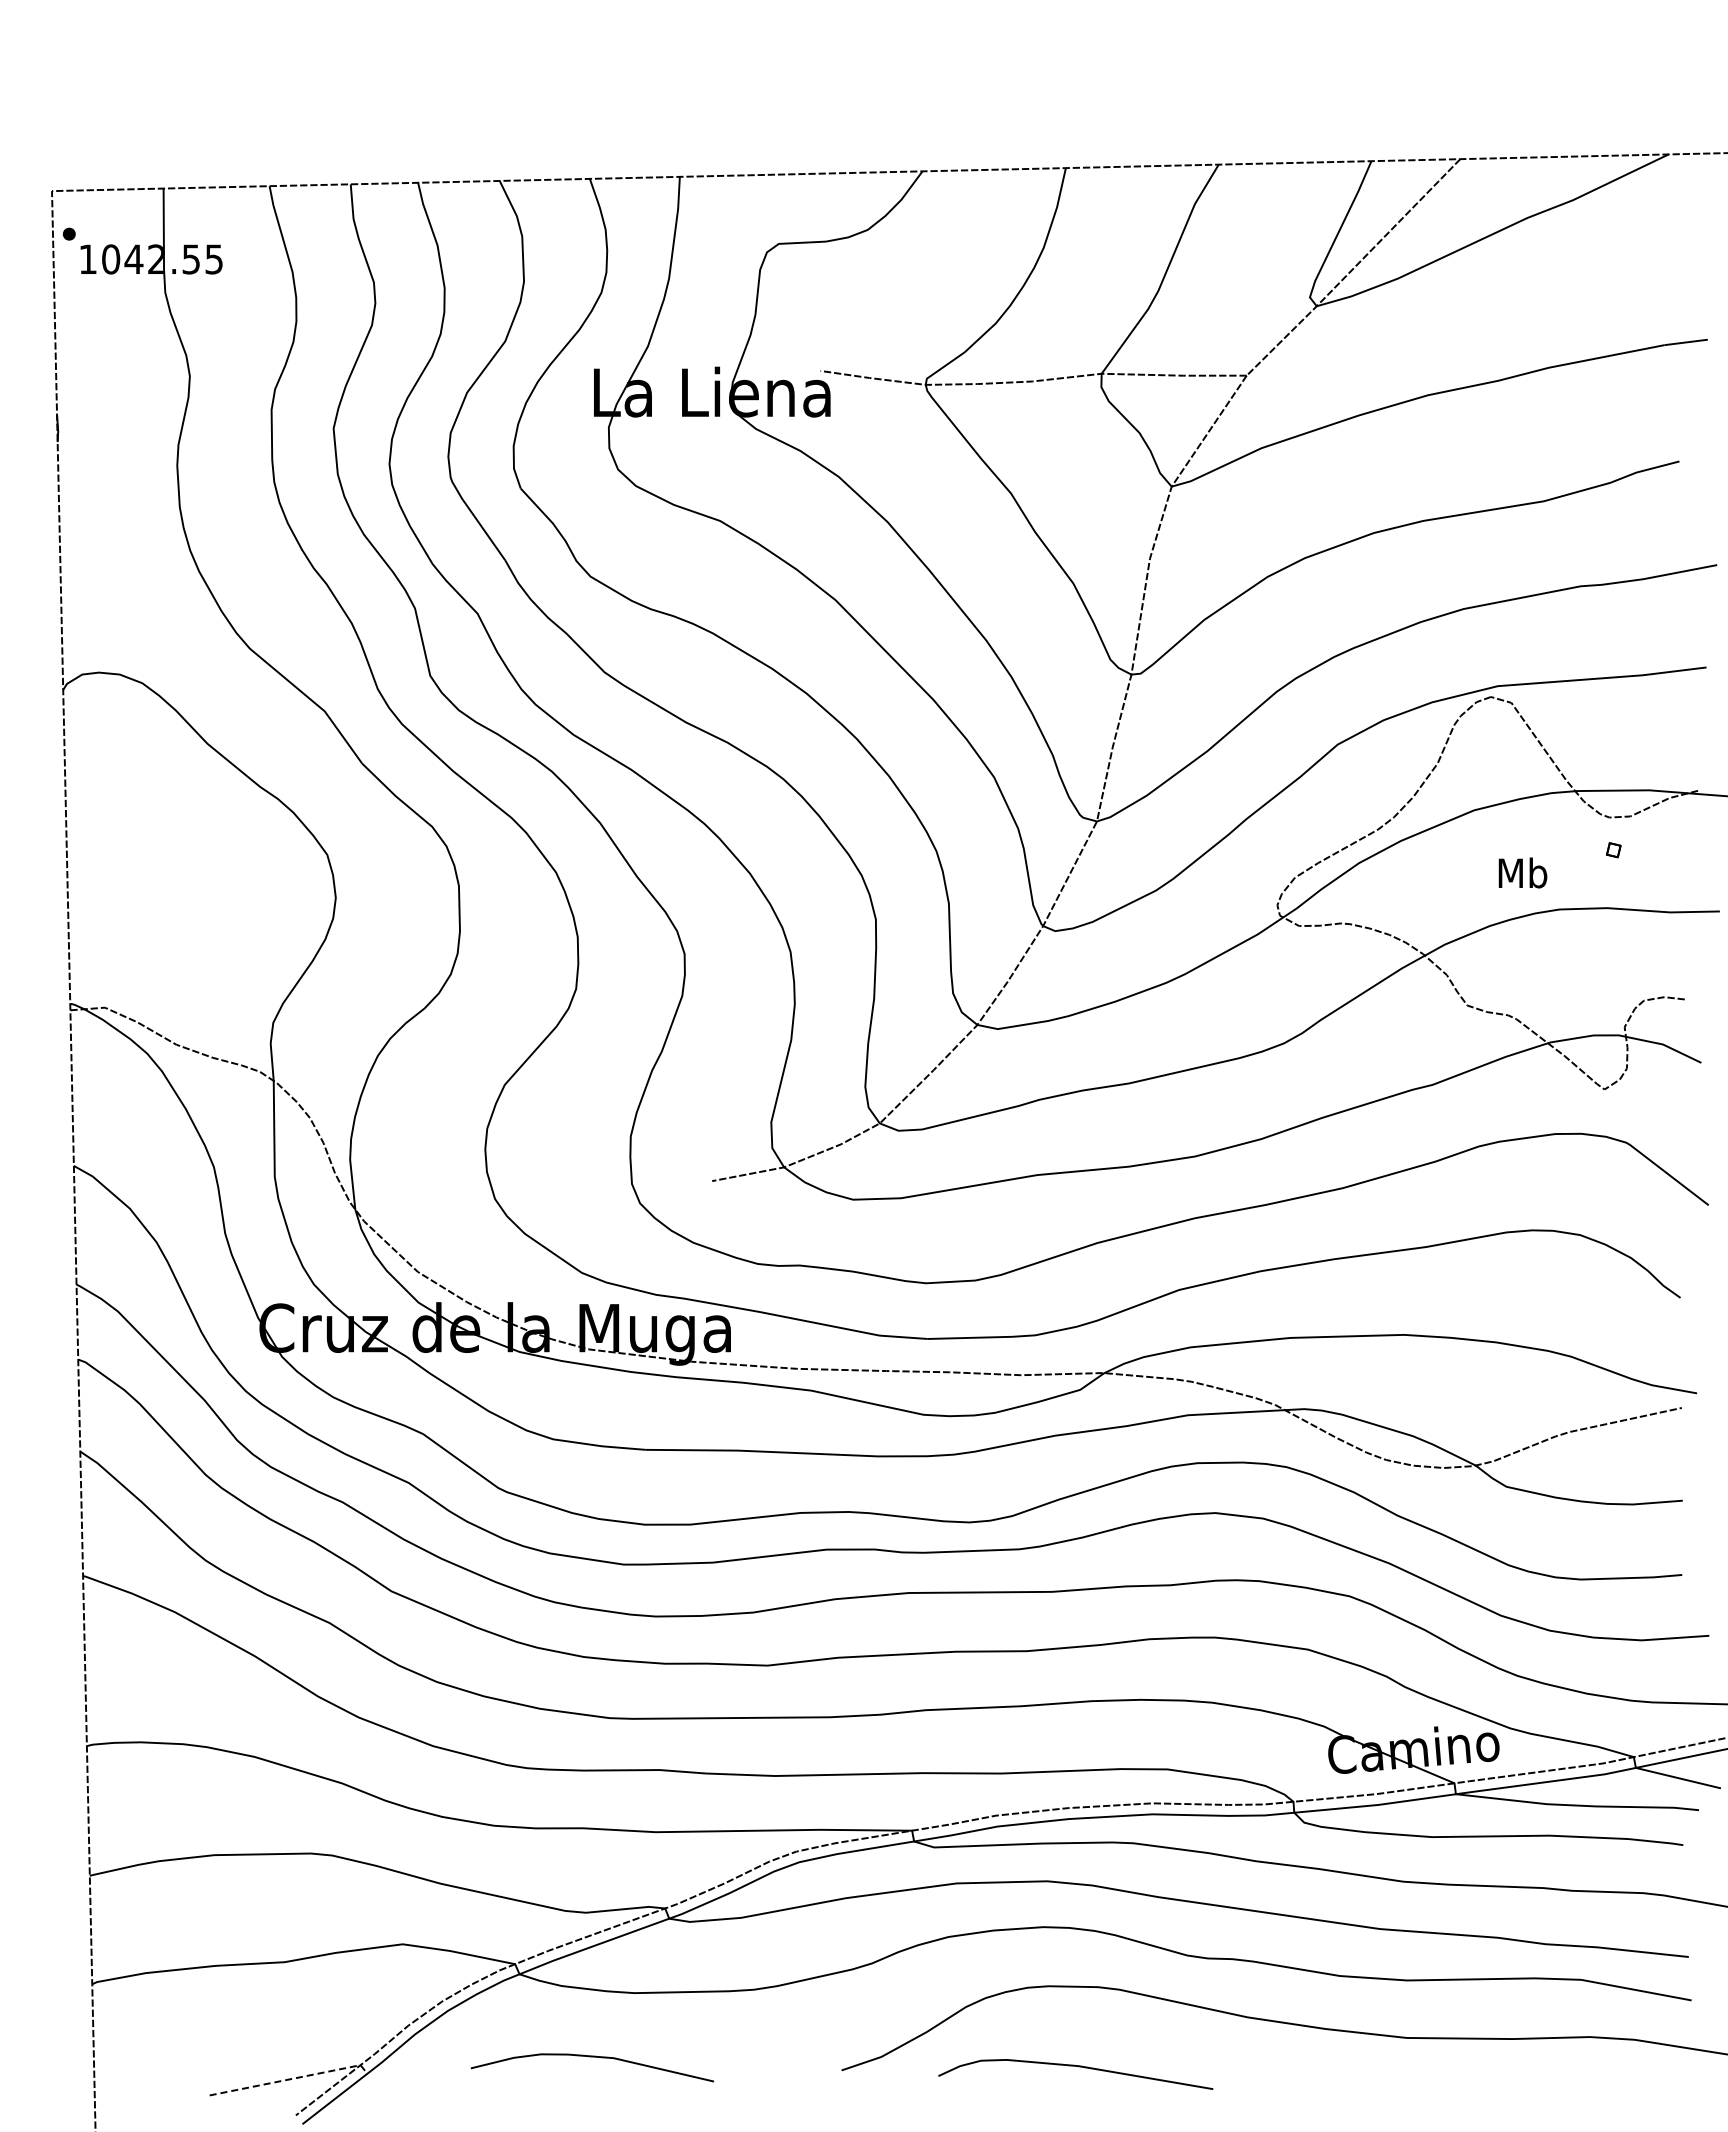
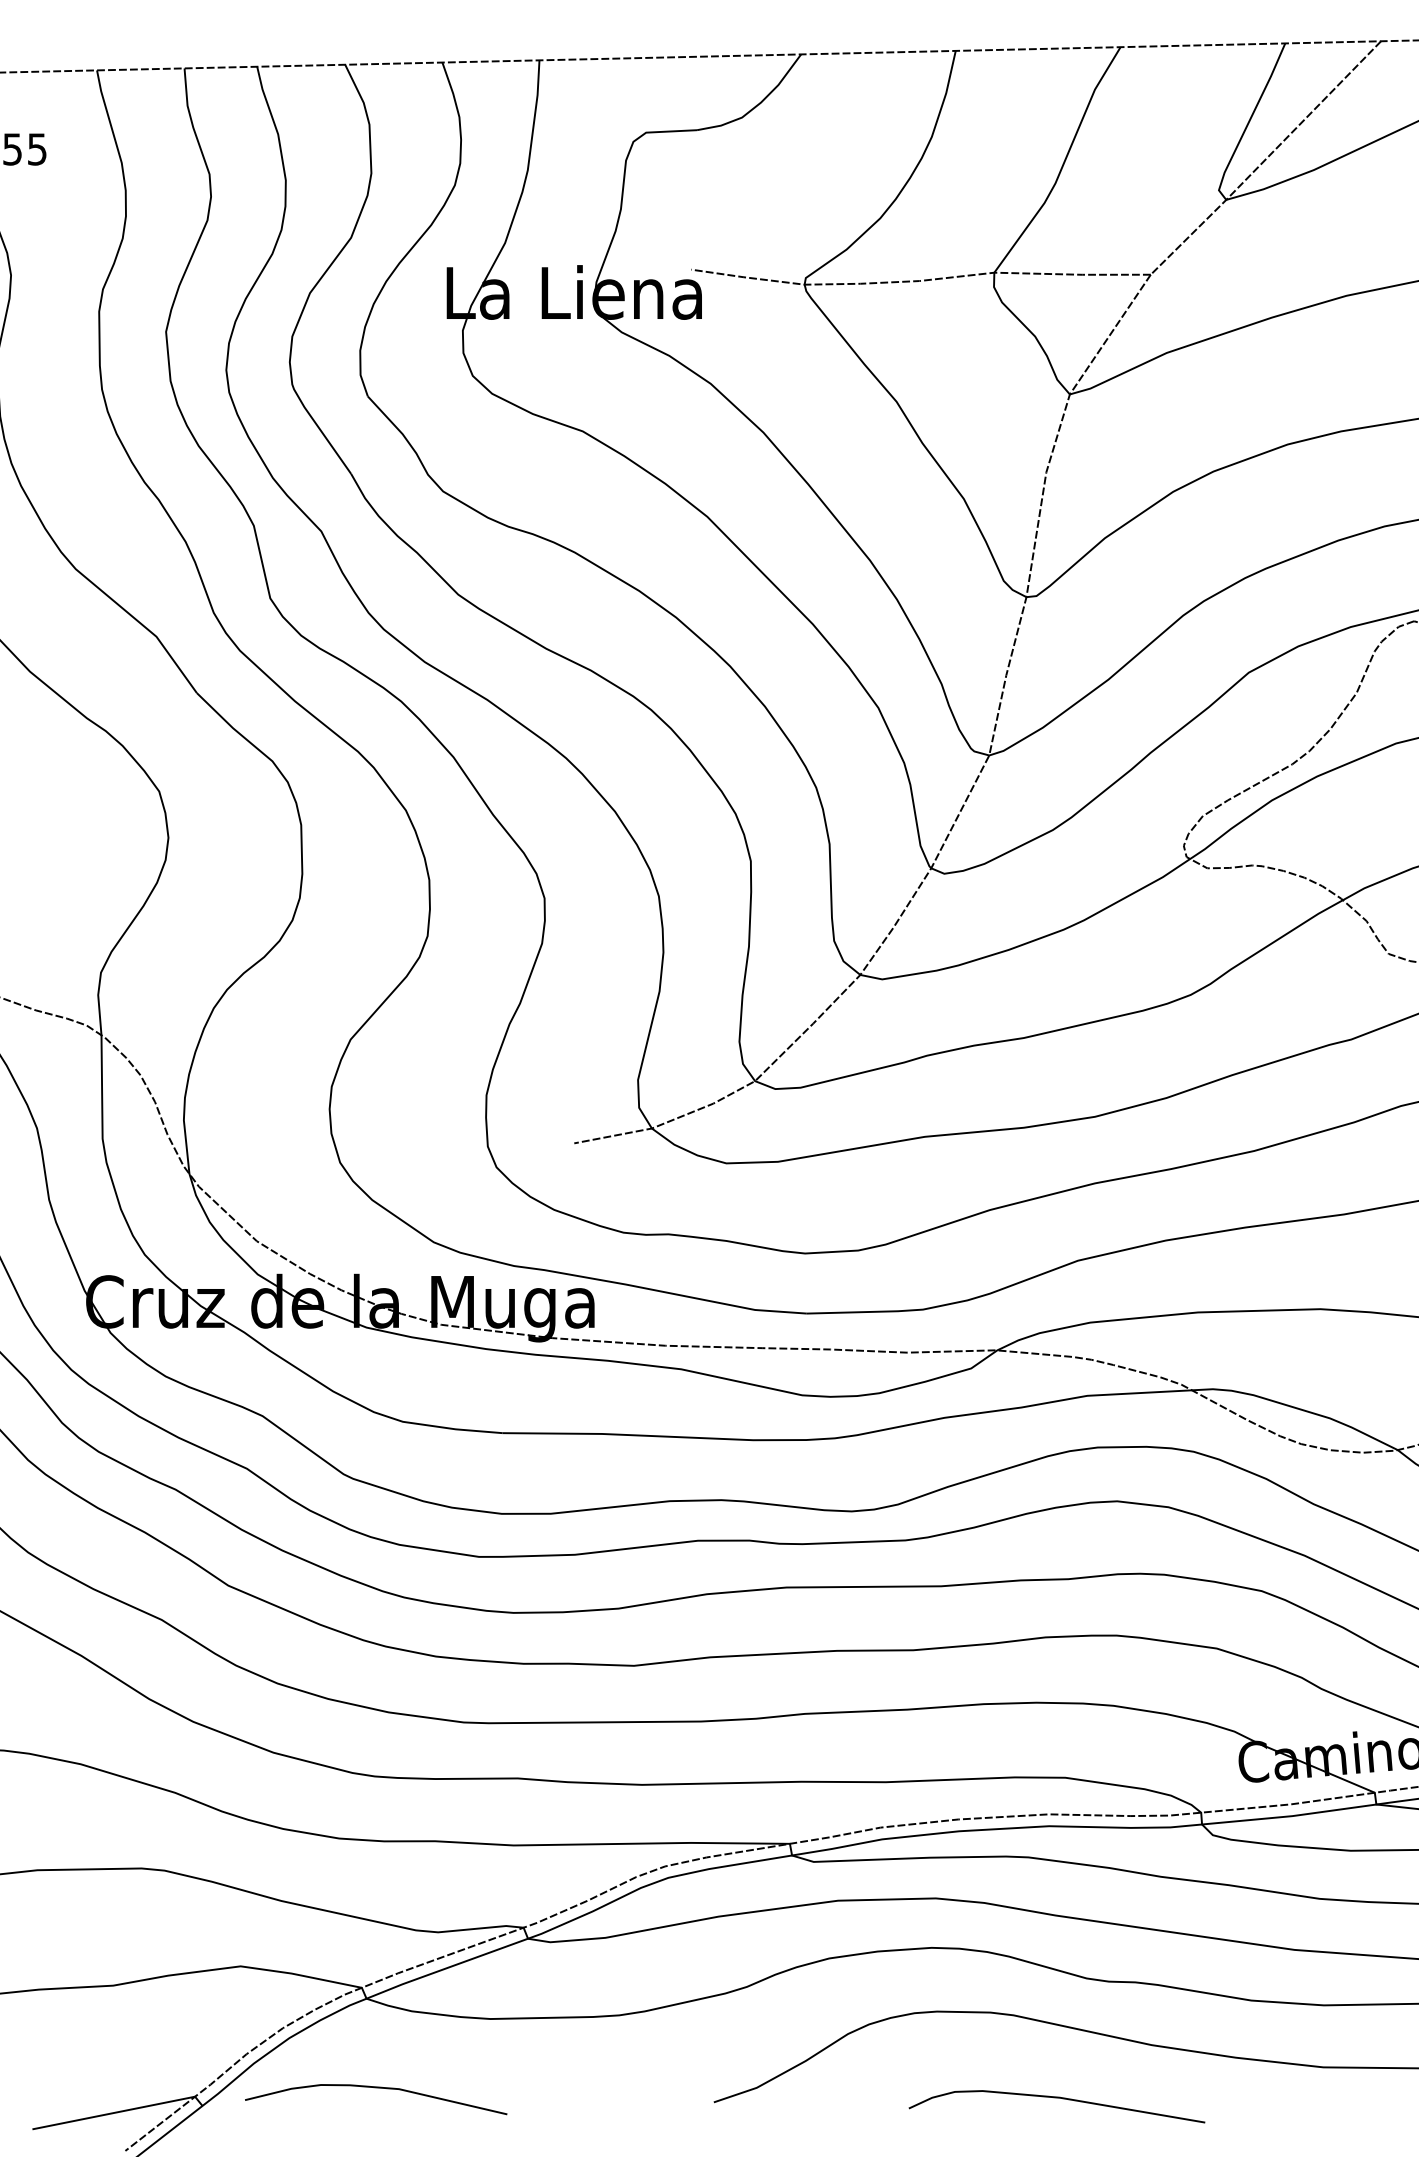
curve: (591, 2057) -> (375, 2088), moved
curve: (1075, 2066) -> (1056, 2098), moved
line: (290, 2079) -> (119, 2112), dashed -> solid

